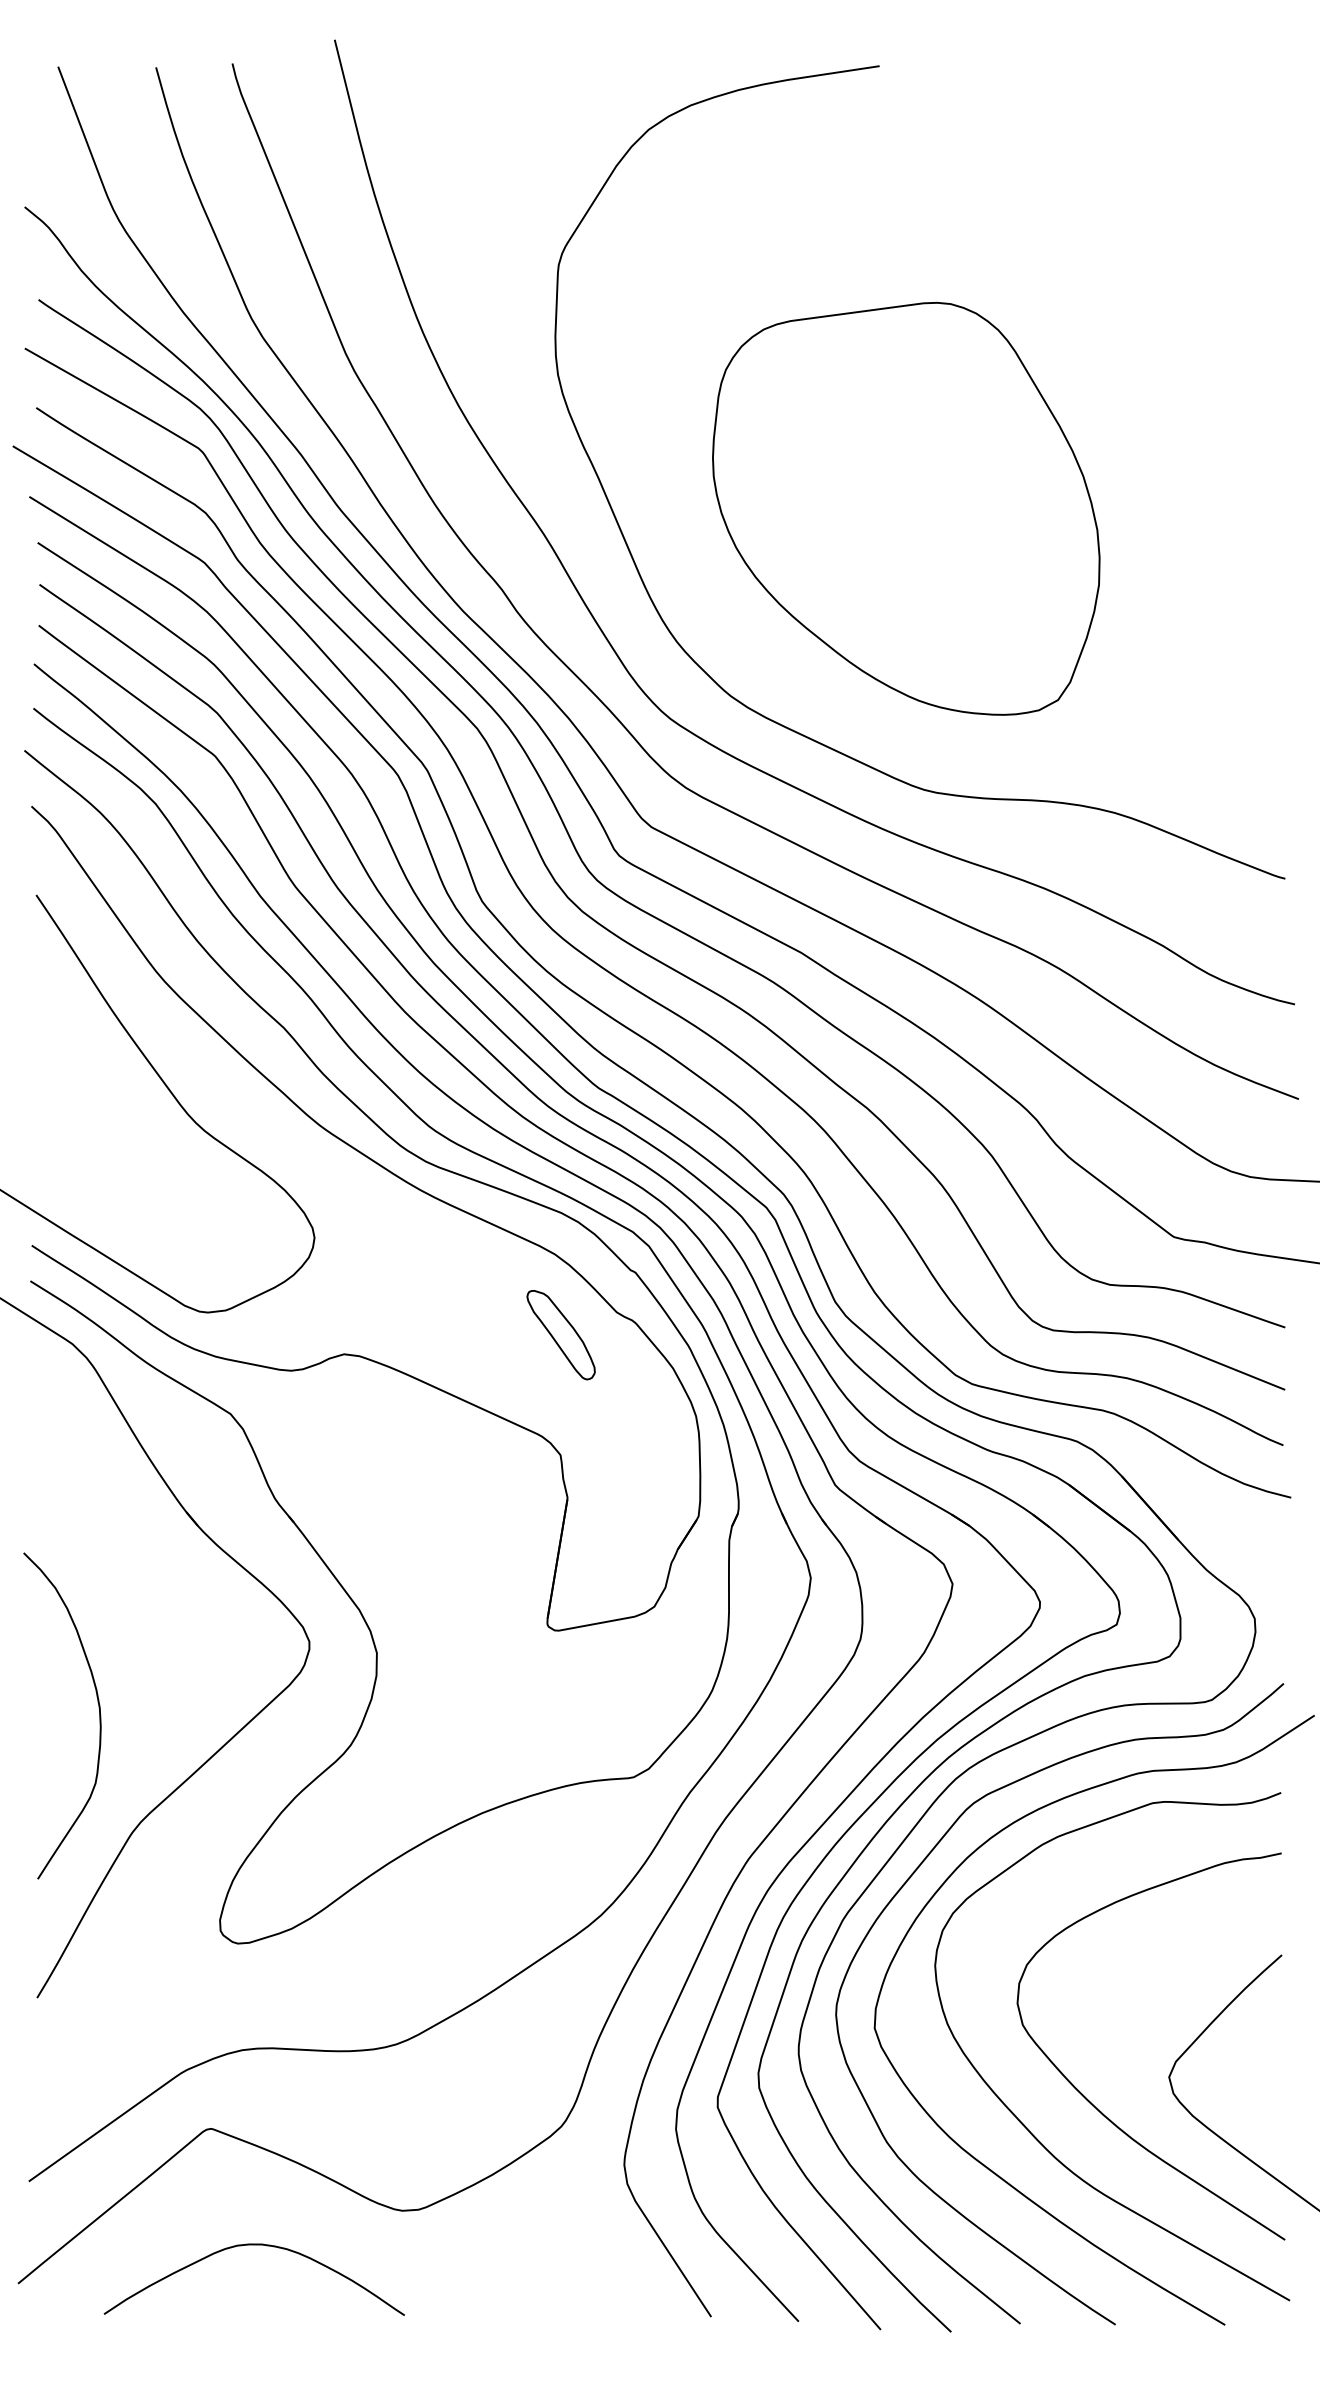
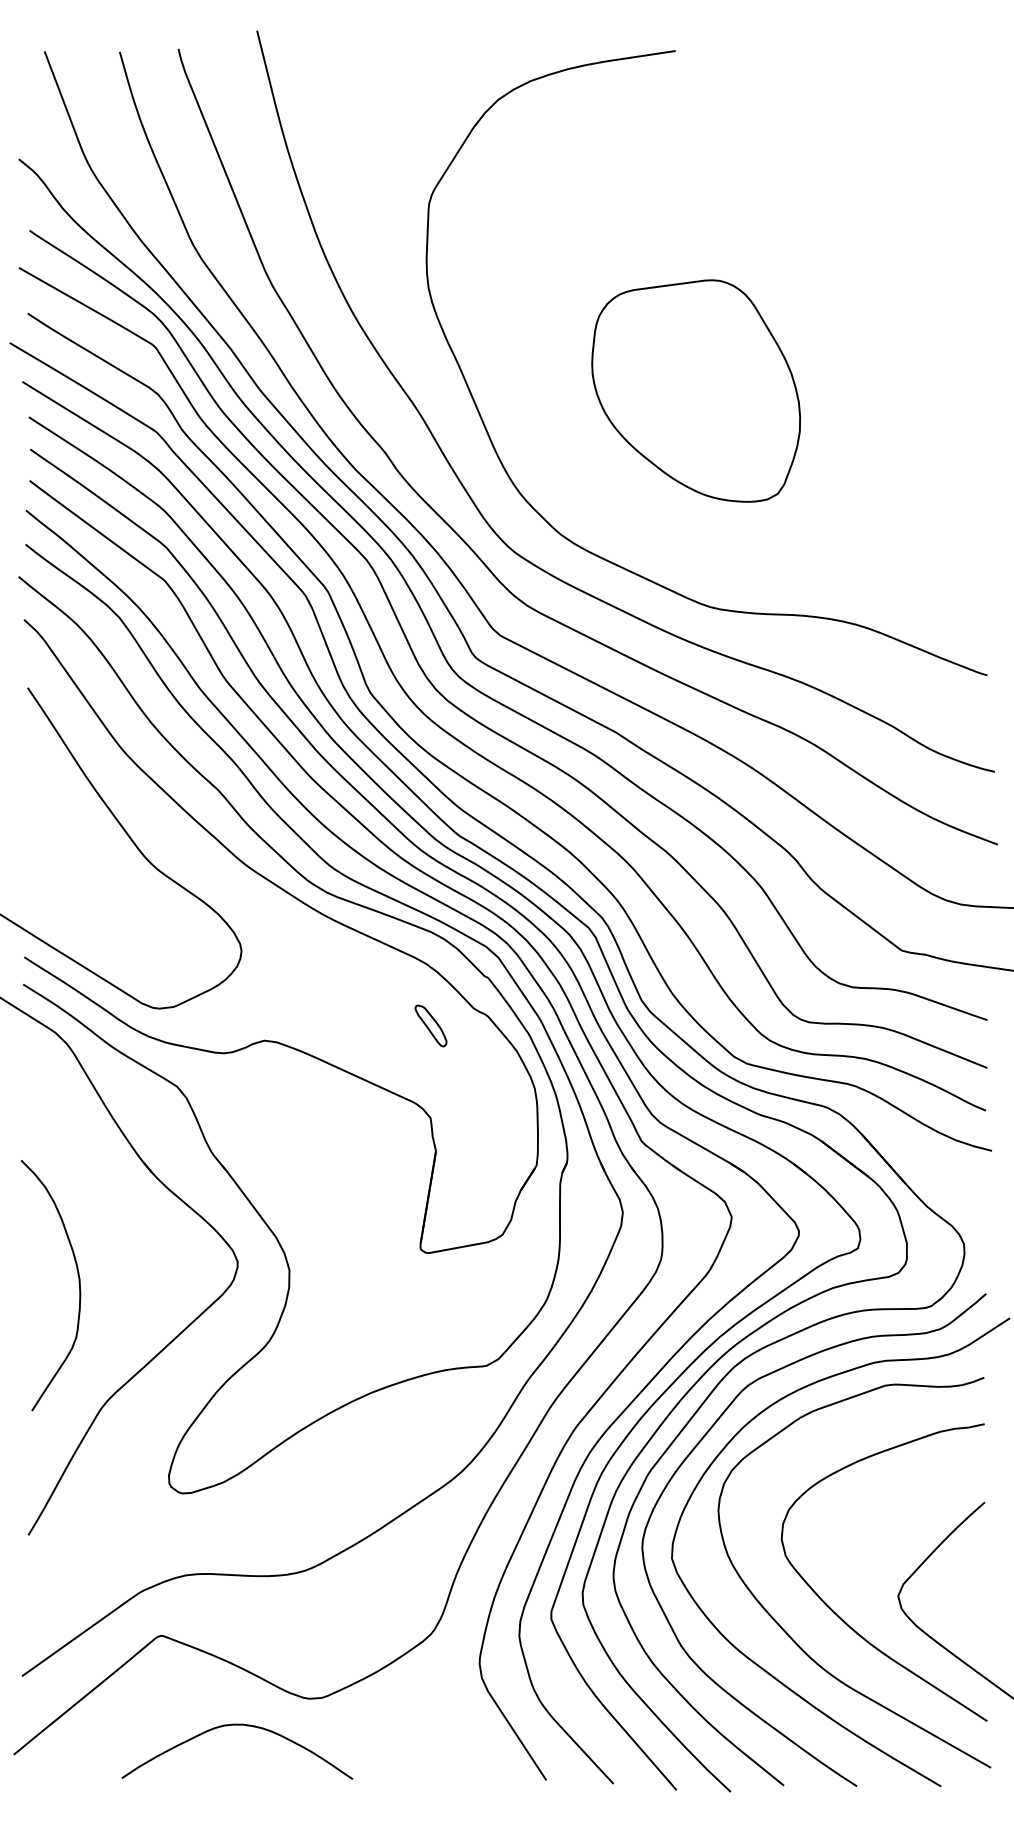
part: (905, 508) -> (695, 390), size x0.7
part: (560, 1334) -> (430, 1025), size x0.6
curve: (98, 1713) -> (78, 1283), moved
curve: (254, 2245) -> (237, 1725), moved

